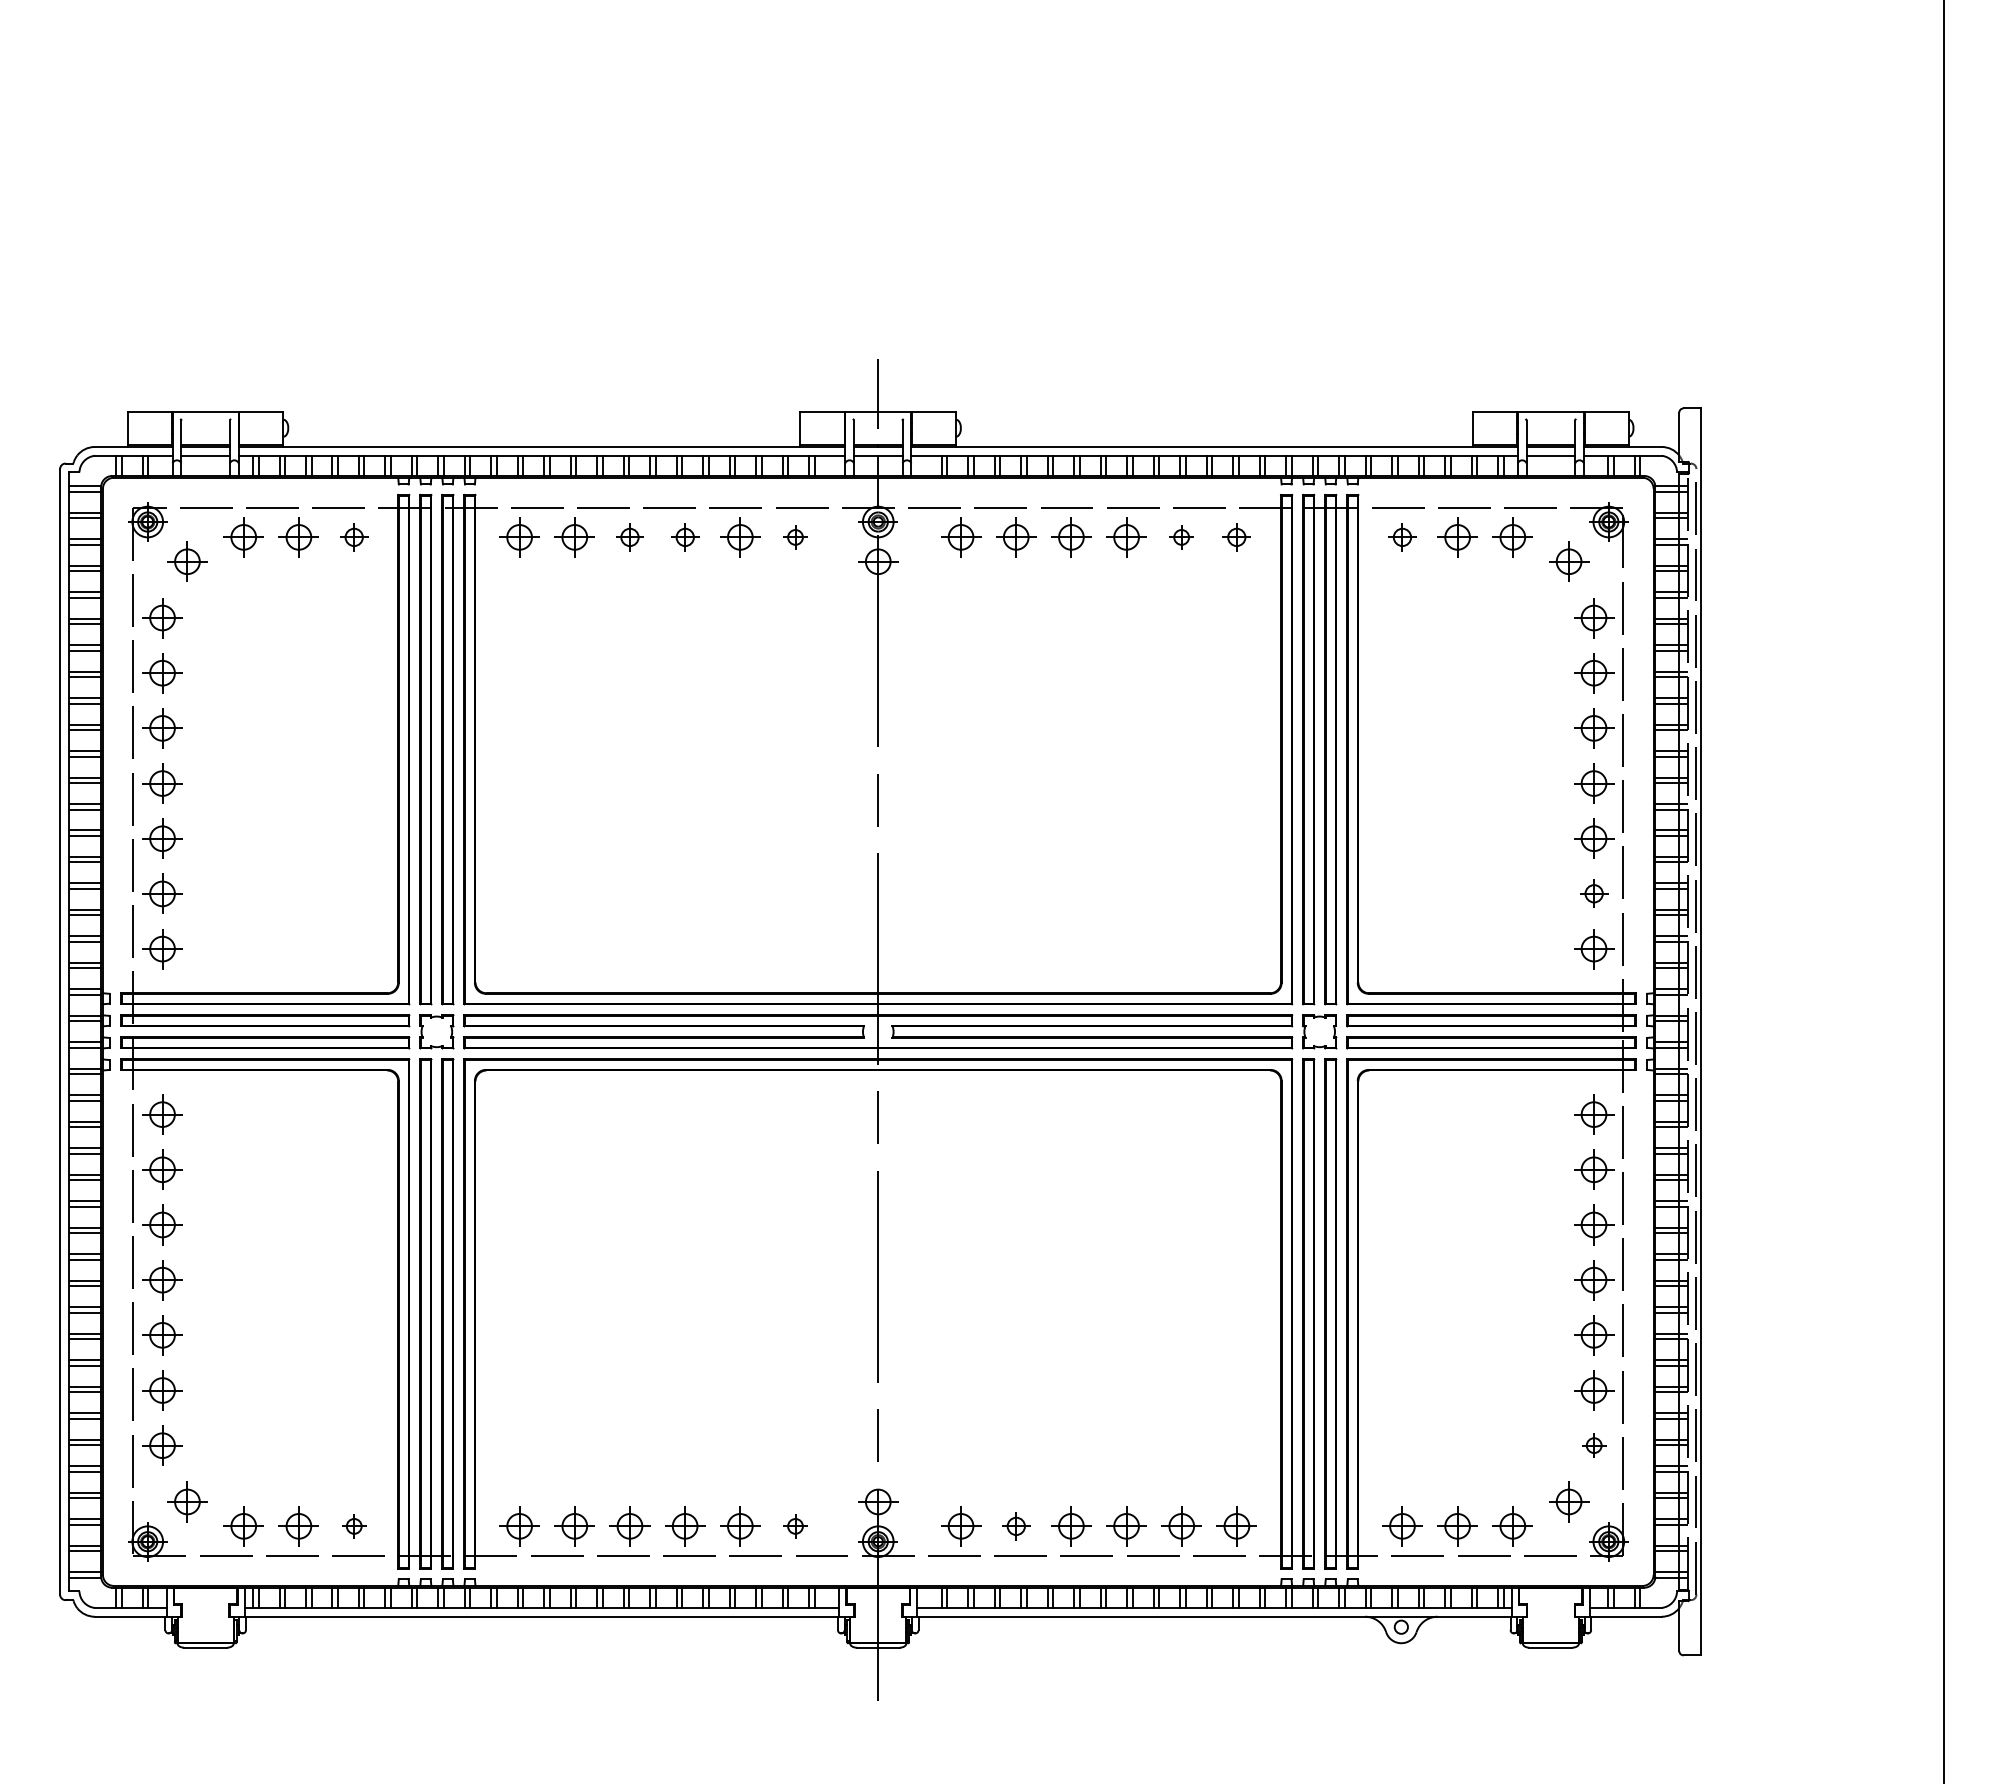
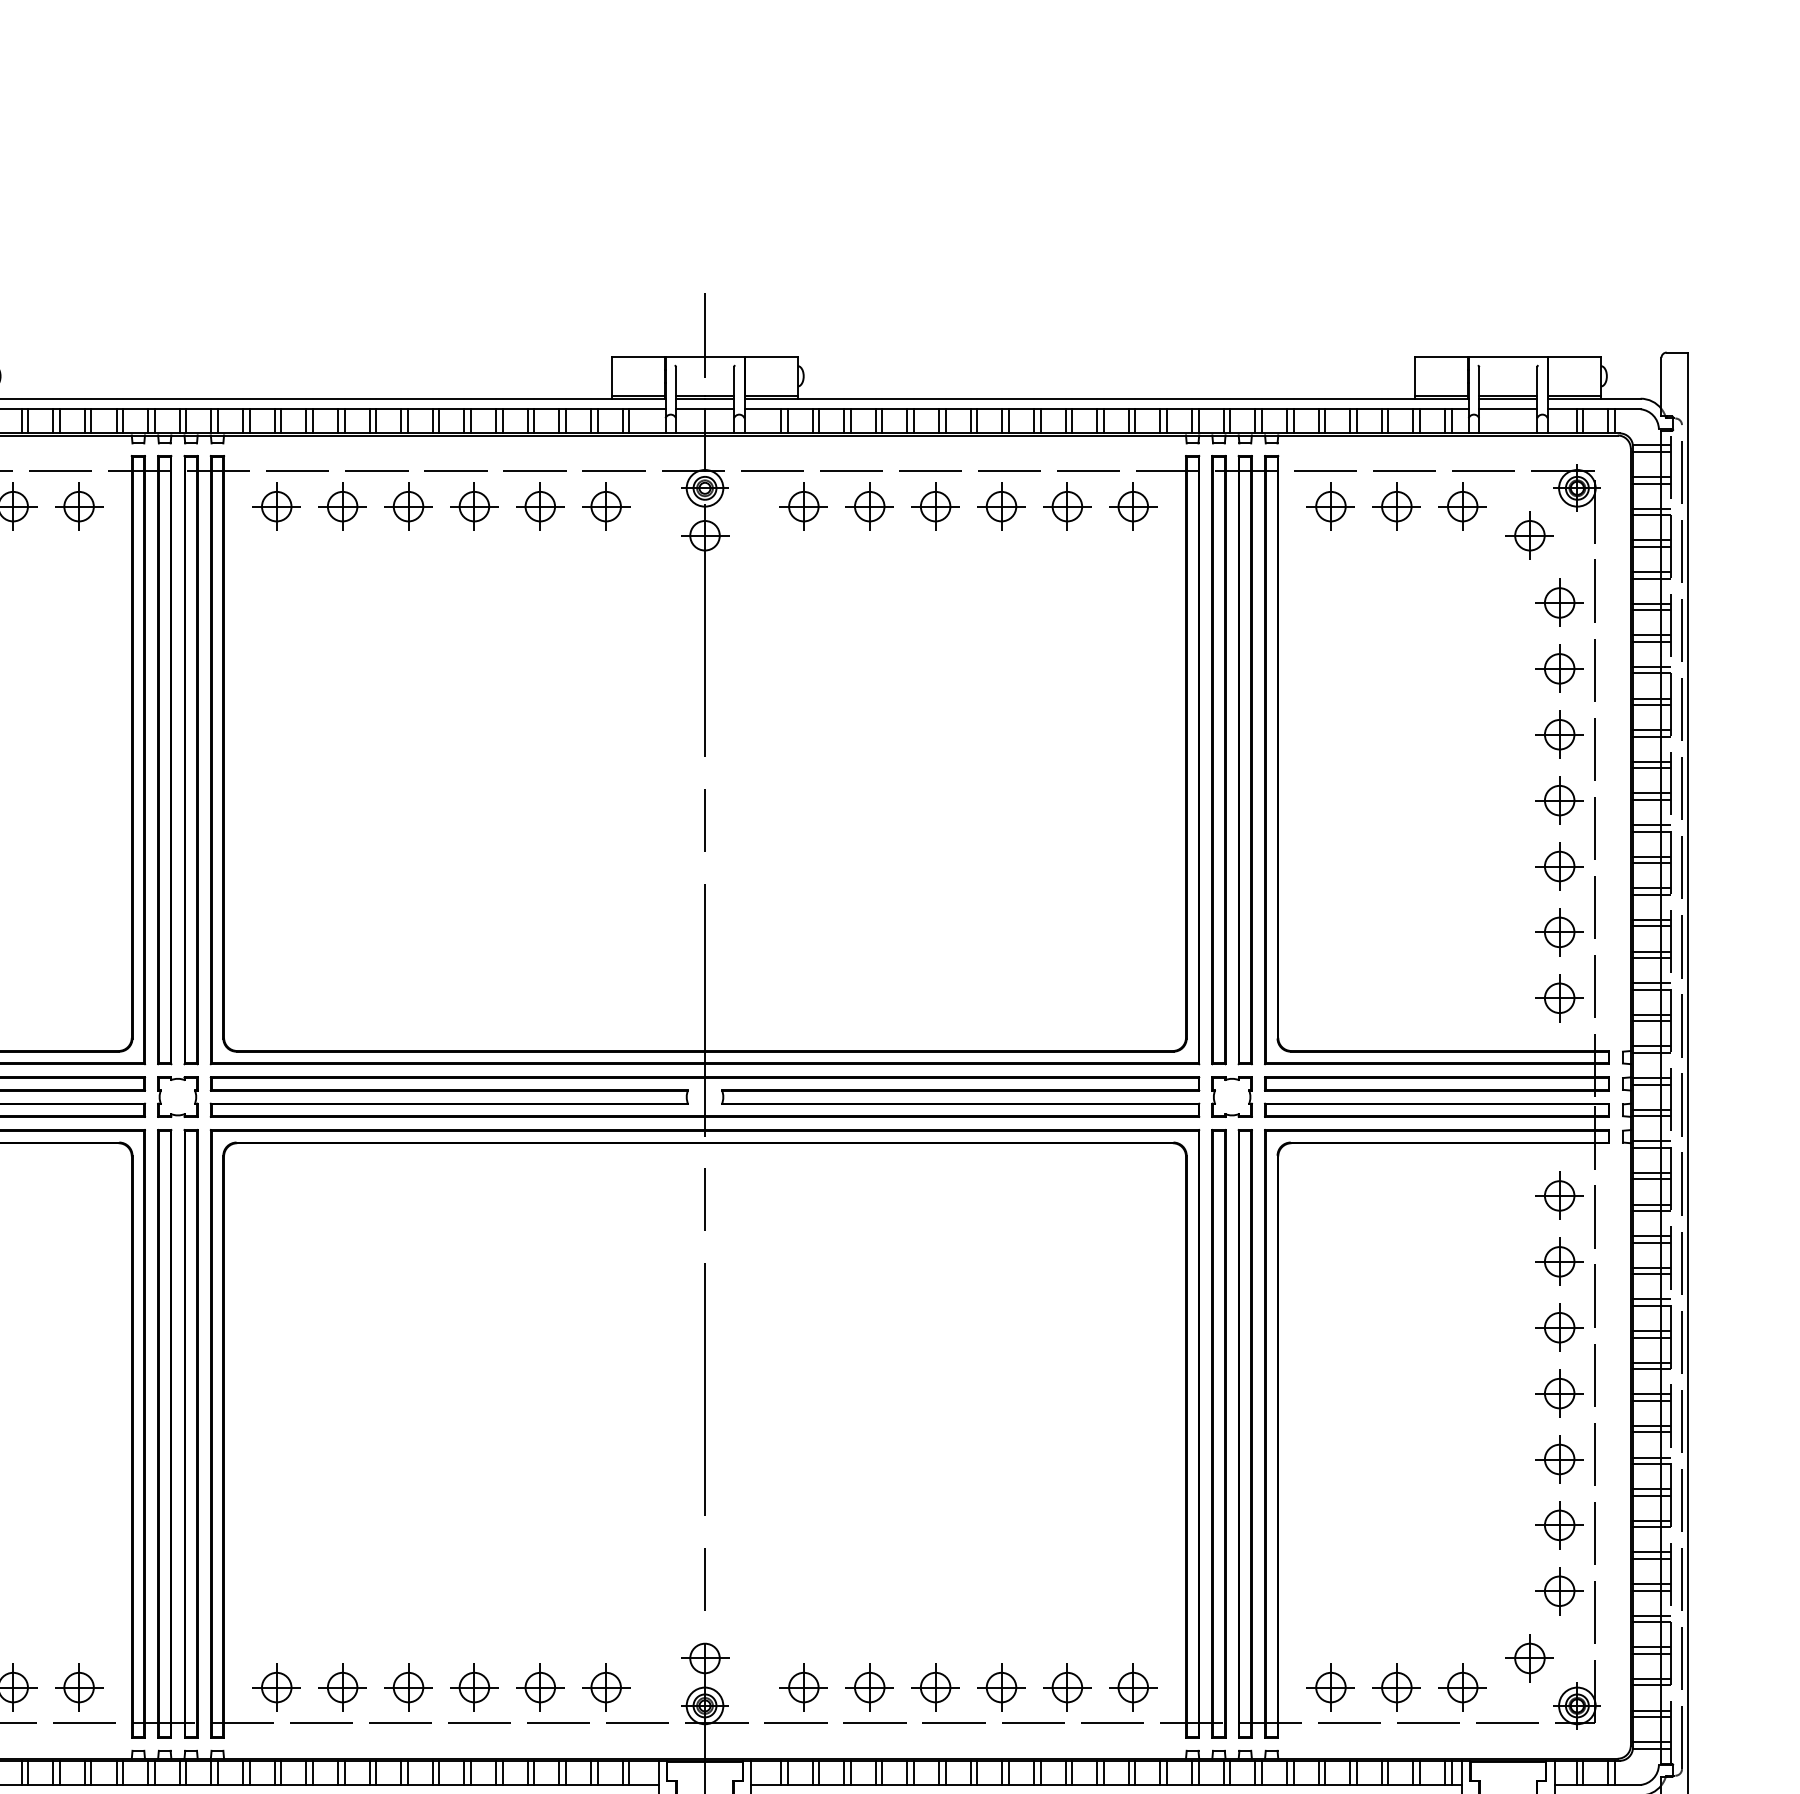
part: (354, 537) -> (79, 506), size x1.43
part: (629, 537) -> (407, 506), size x1.43
part: (685, 537) -> (474, 506), size x1.43
part: (795, 537) -> (606, 506), size x1.67
part: (1181, 537) -> (1067, 506), size x1.67
part: (1236, 537) -> (1132, 506), size x1.43
part: (1402, 537) -> (1330, 506), size x1.43
part: (1594, 893) -> (1560, 931), size x1.43
part: (1594, 1445) -> (1560, 1591), size x1.67
part: (354, 1526) -> (79, 1687), size x1.67
part: (795, 1526) -> (606, 1687), size x1.67
part: (1016, 1526) -> (870, 1687), size x1.43

